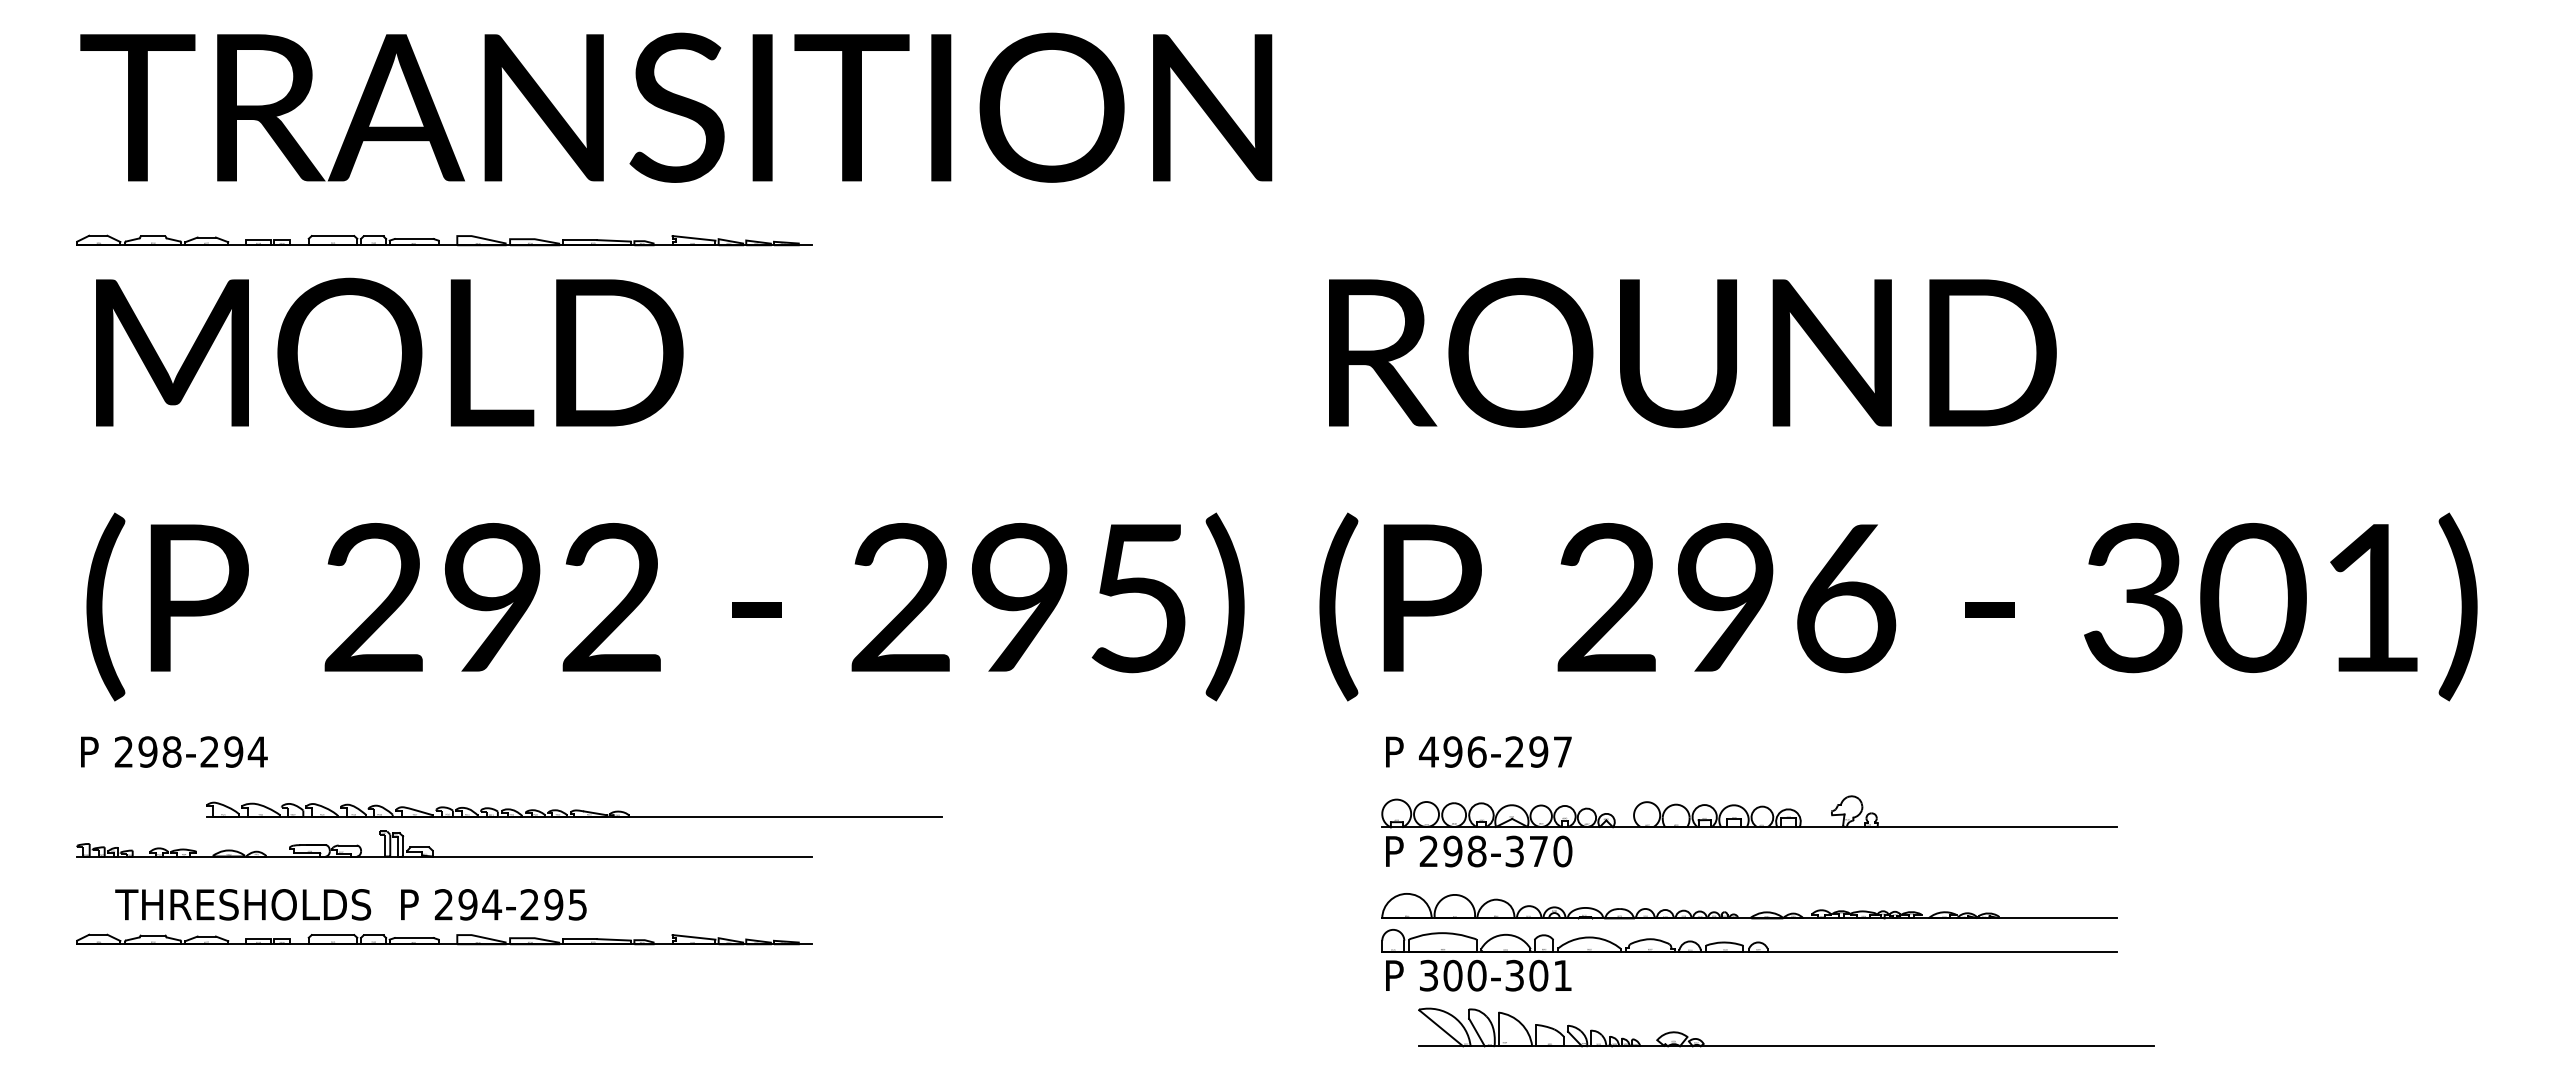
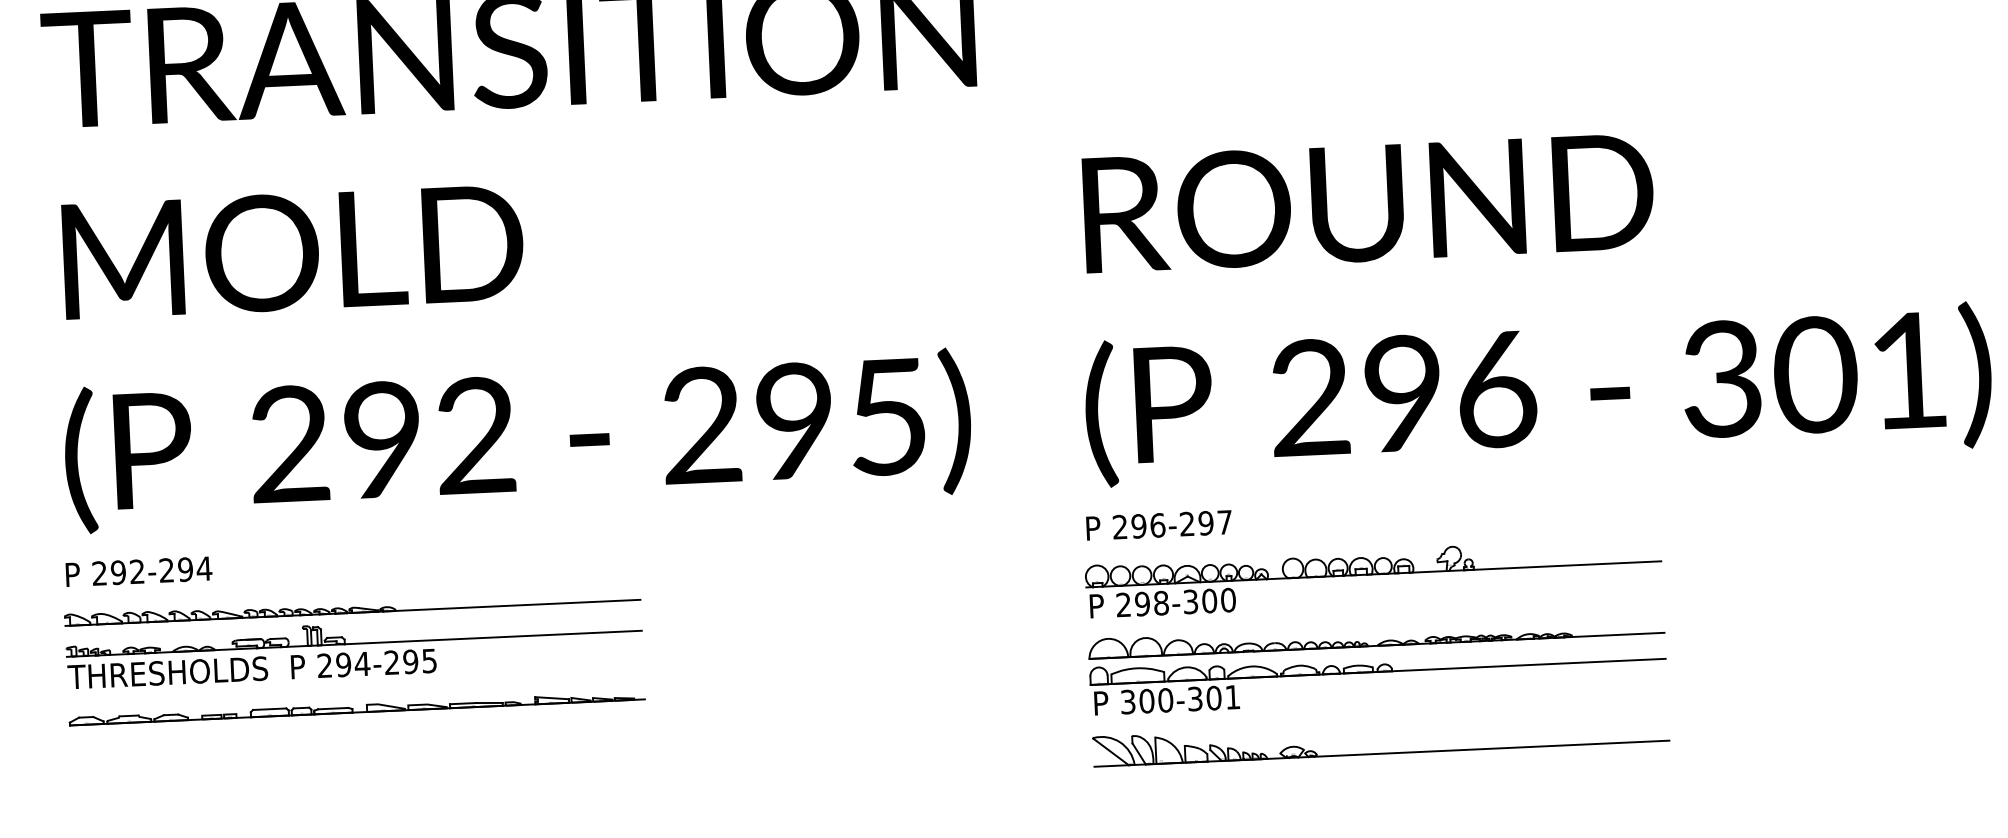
part: (444, 240) -> (332, 162), removed
text: (1898, 489) -> (1534, 302), moved
text: (171, 751) -> (136, 571), 298-294 -> 292-294
text: (1428, 751) -> (1119, 526), 496-297 -> 296-297
part: (574, 809) -> (352, 607), moved
text: (1538, 851) -> (1209, 601), 298-370 -> 298-300
text: (350, 904) -> (251, 668), moved
part: (1786, 1045) -> (1381, 753), moved

